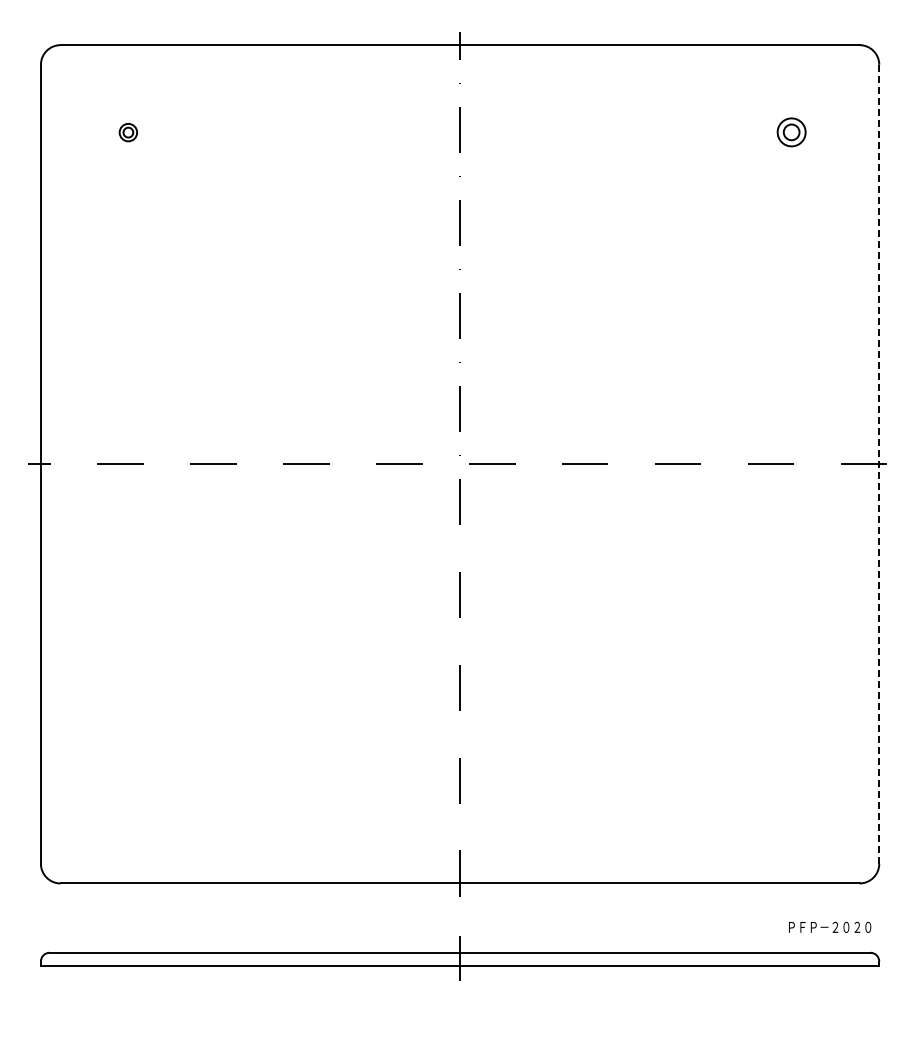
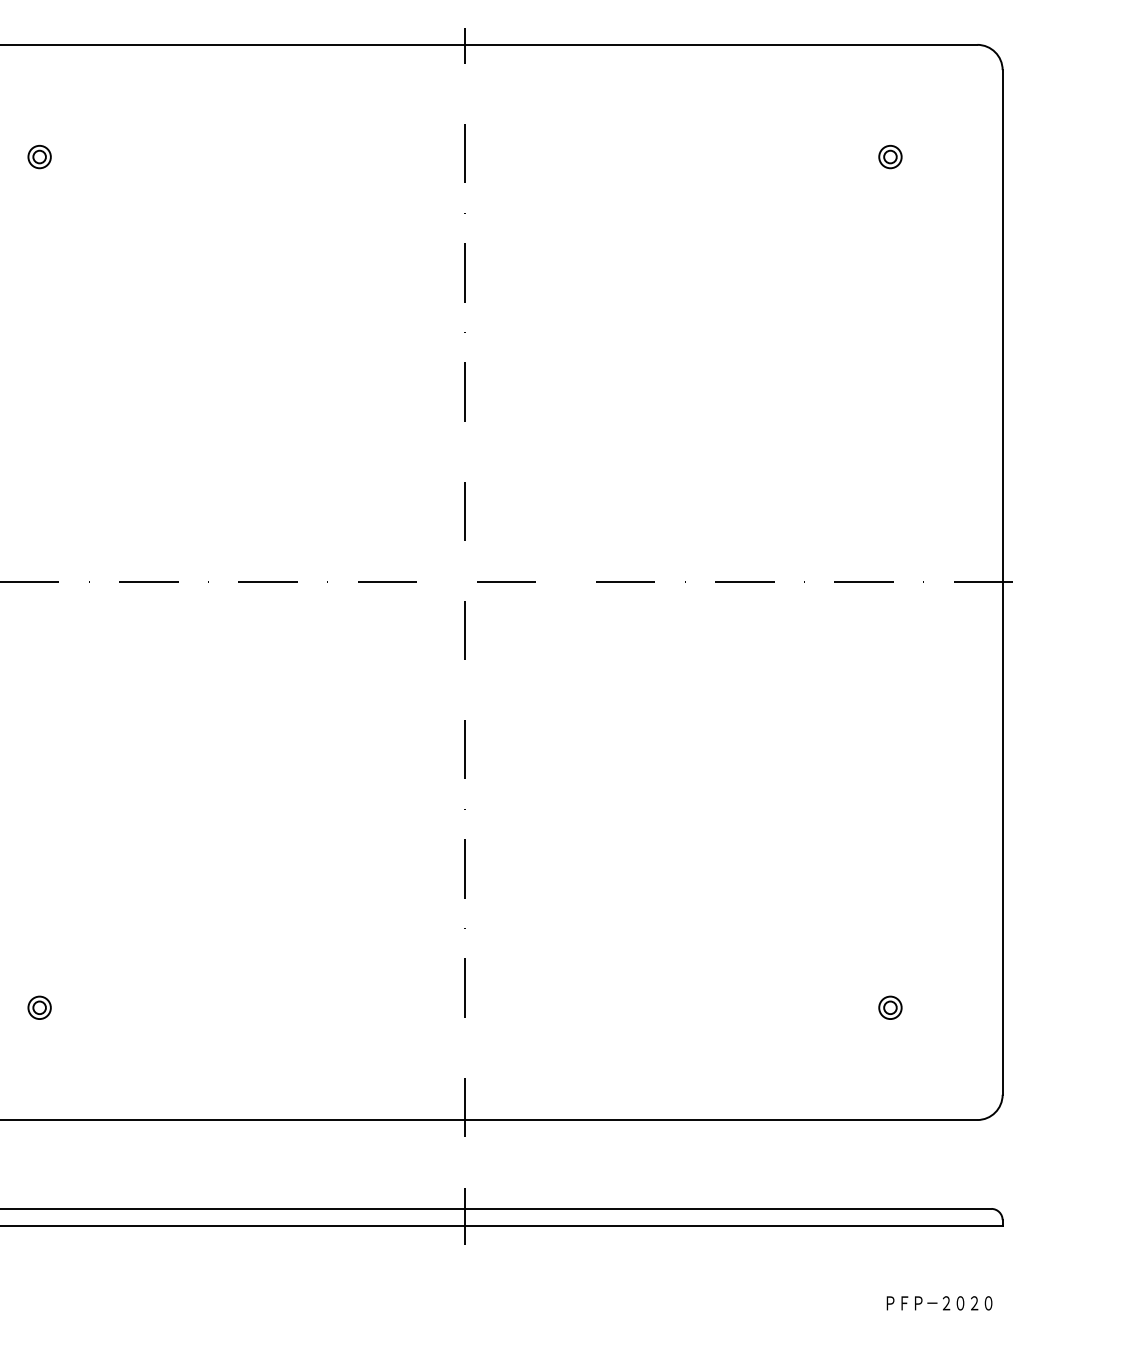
part: (791, 132) -> (890, 156), size x0.62
line: (879, 463) -> (1002, 581), dashed -> solid
part: (127, 795) -> (38, 1007), added
part: (791, 795) -> (890, 1007), added
text: (830, 926) -> (940, 1302), moved

